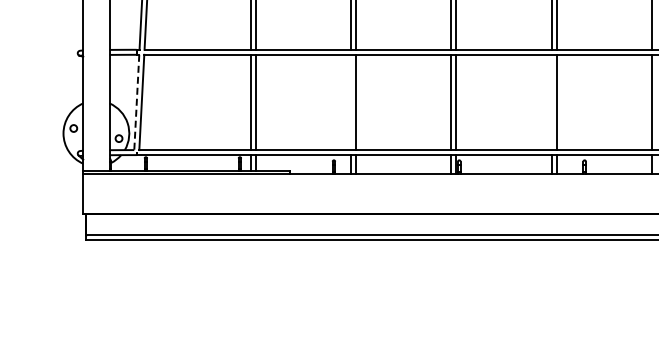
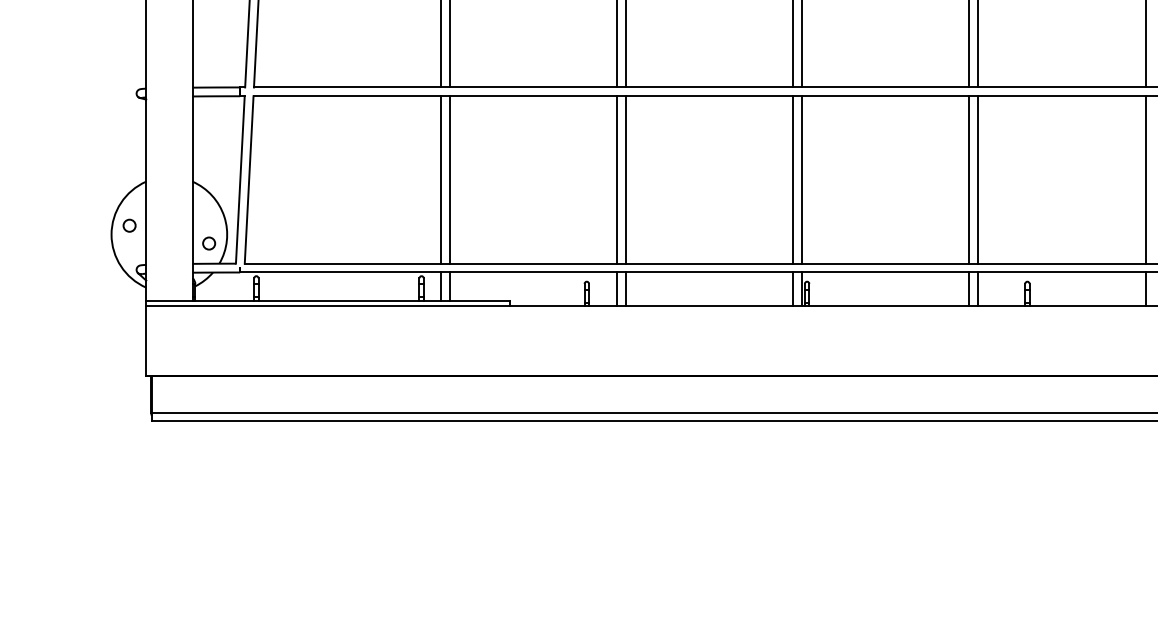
line: (136, 102) -> (239, 180), dashed -> solid
line: (351, 102) -> (617, 180), added
line: (551, 102) -> (969, 180), added

